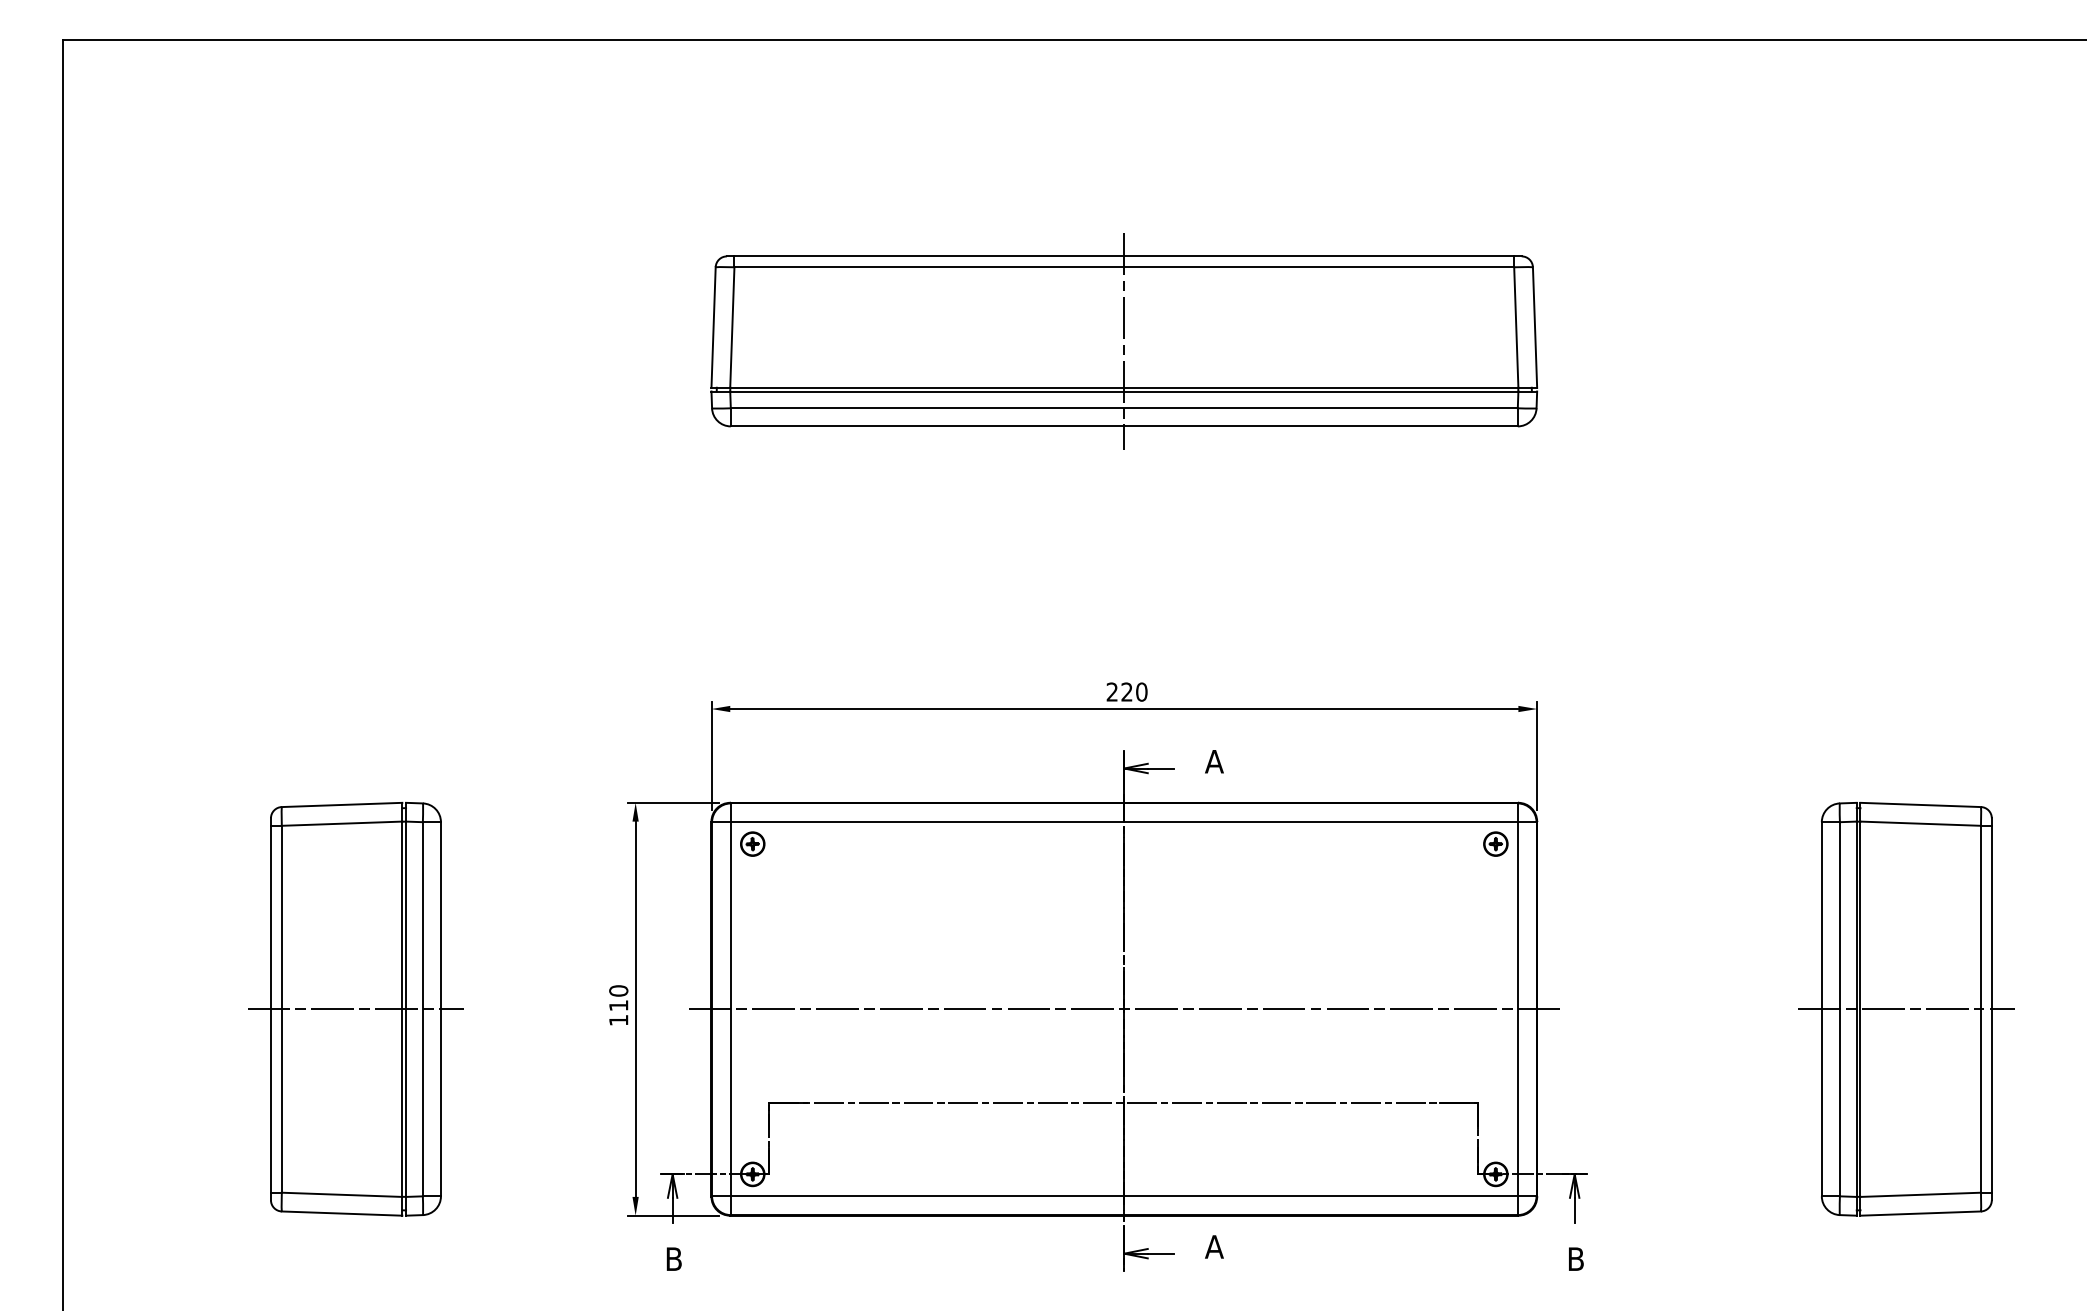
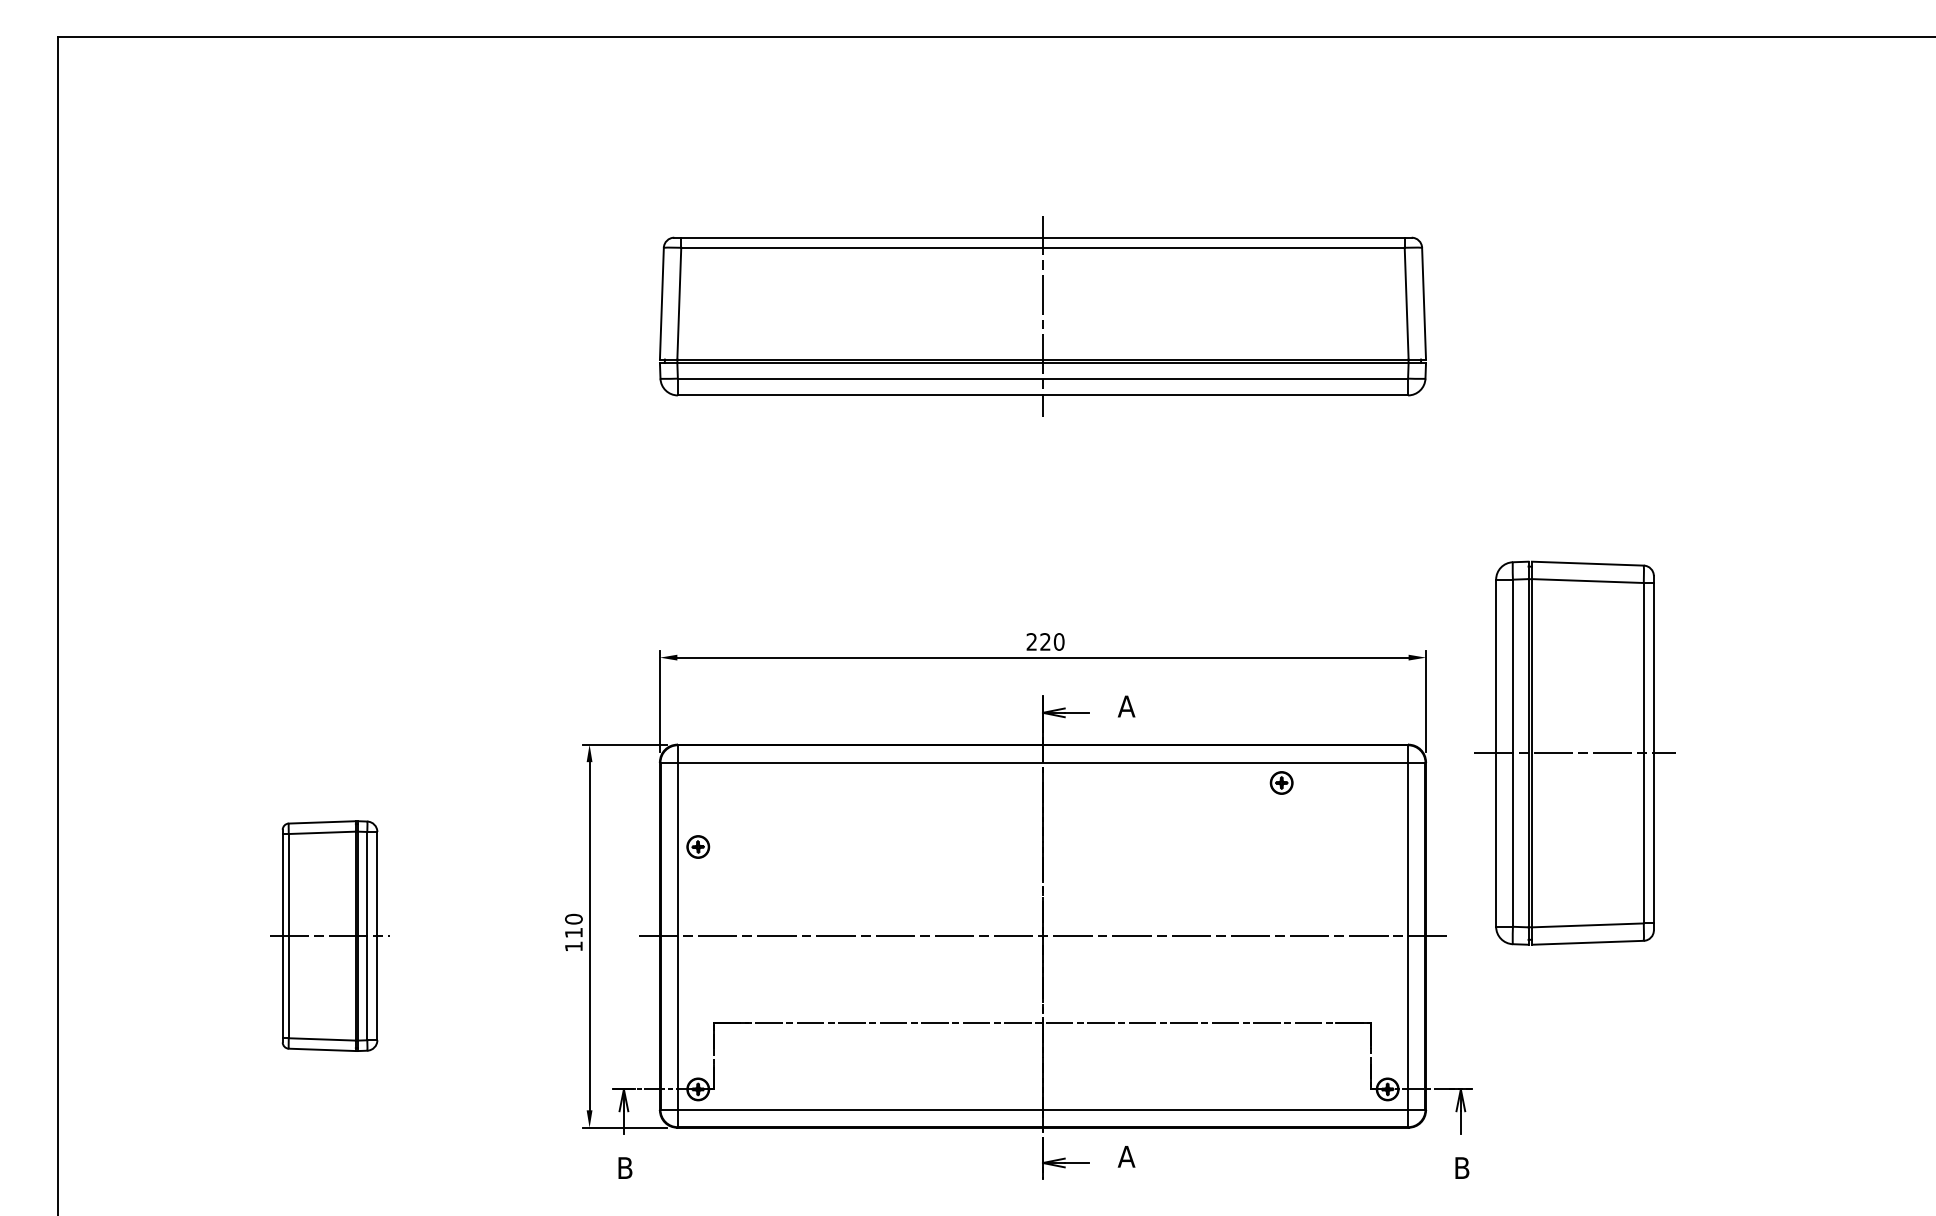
part: (753, 843) -> (698, 846), moved
part: (1495, 843) -> (1281, 782), moved
part: (355, 1008) -> (329, 935), size x0.6
part: (1906, 1008) -> (1574, 752), moved

